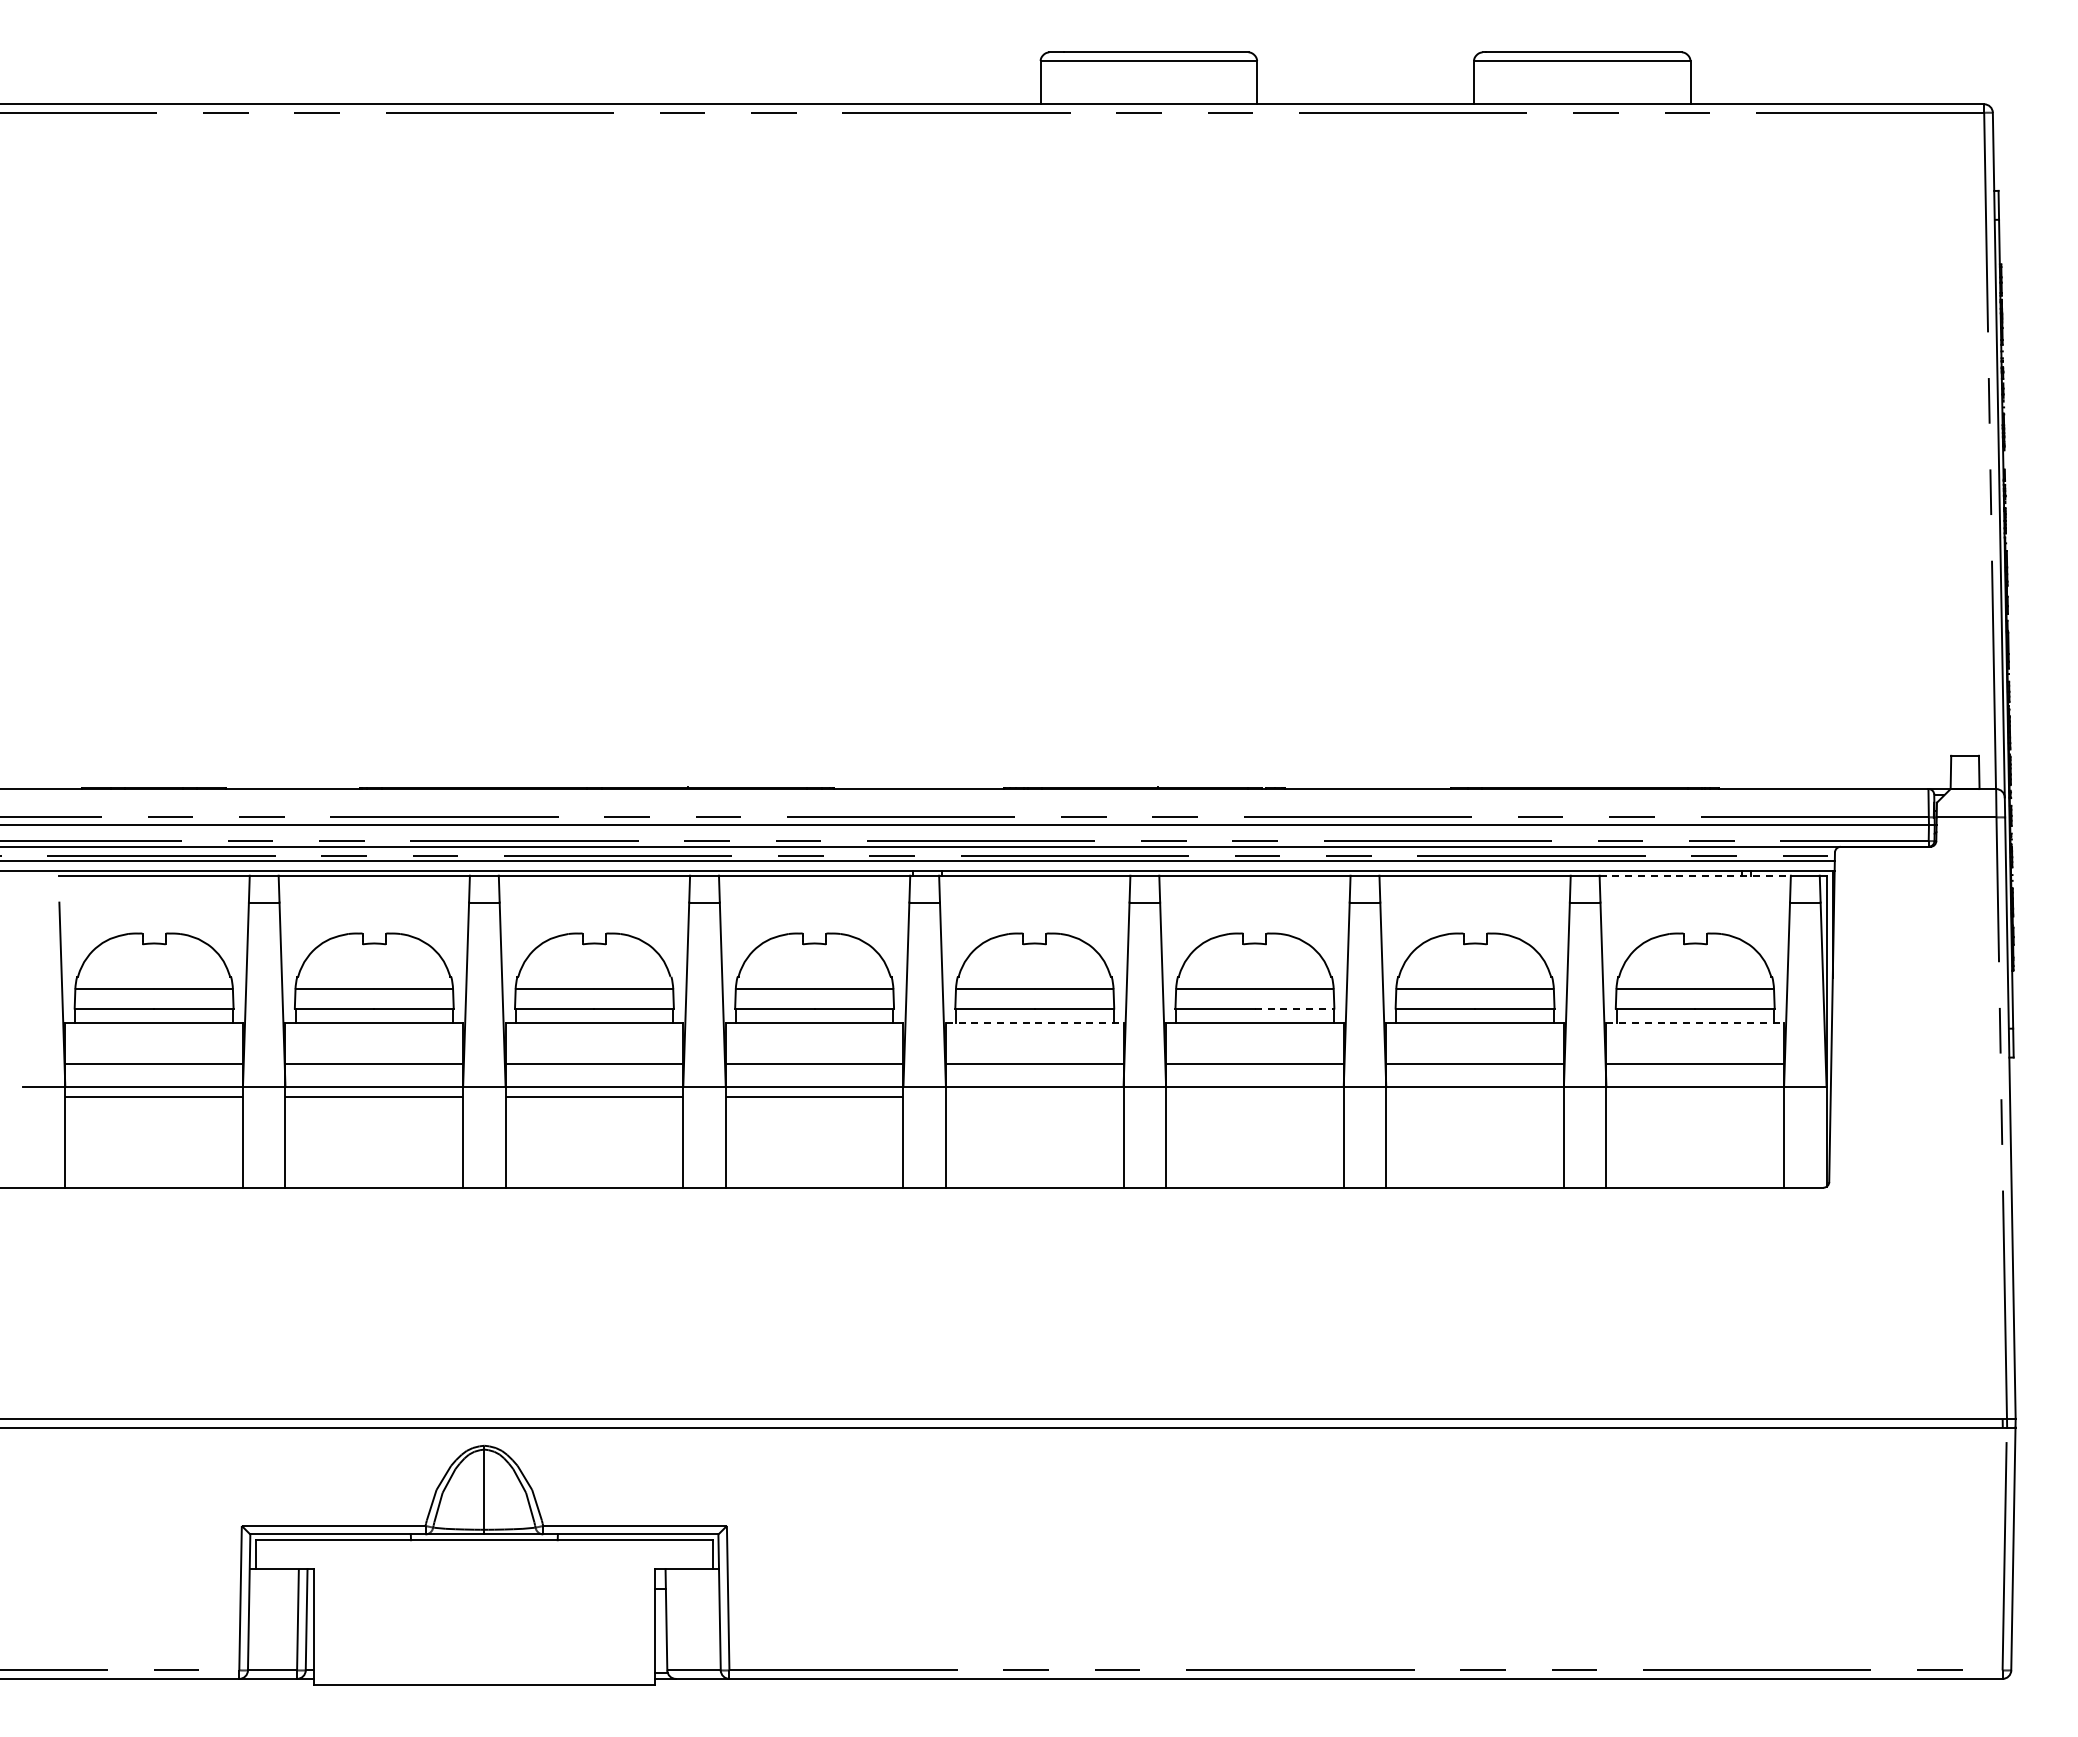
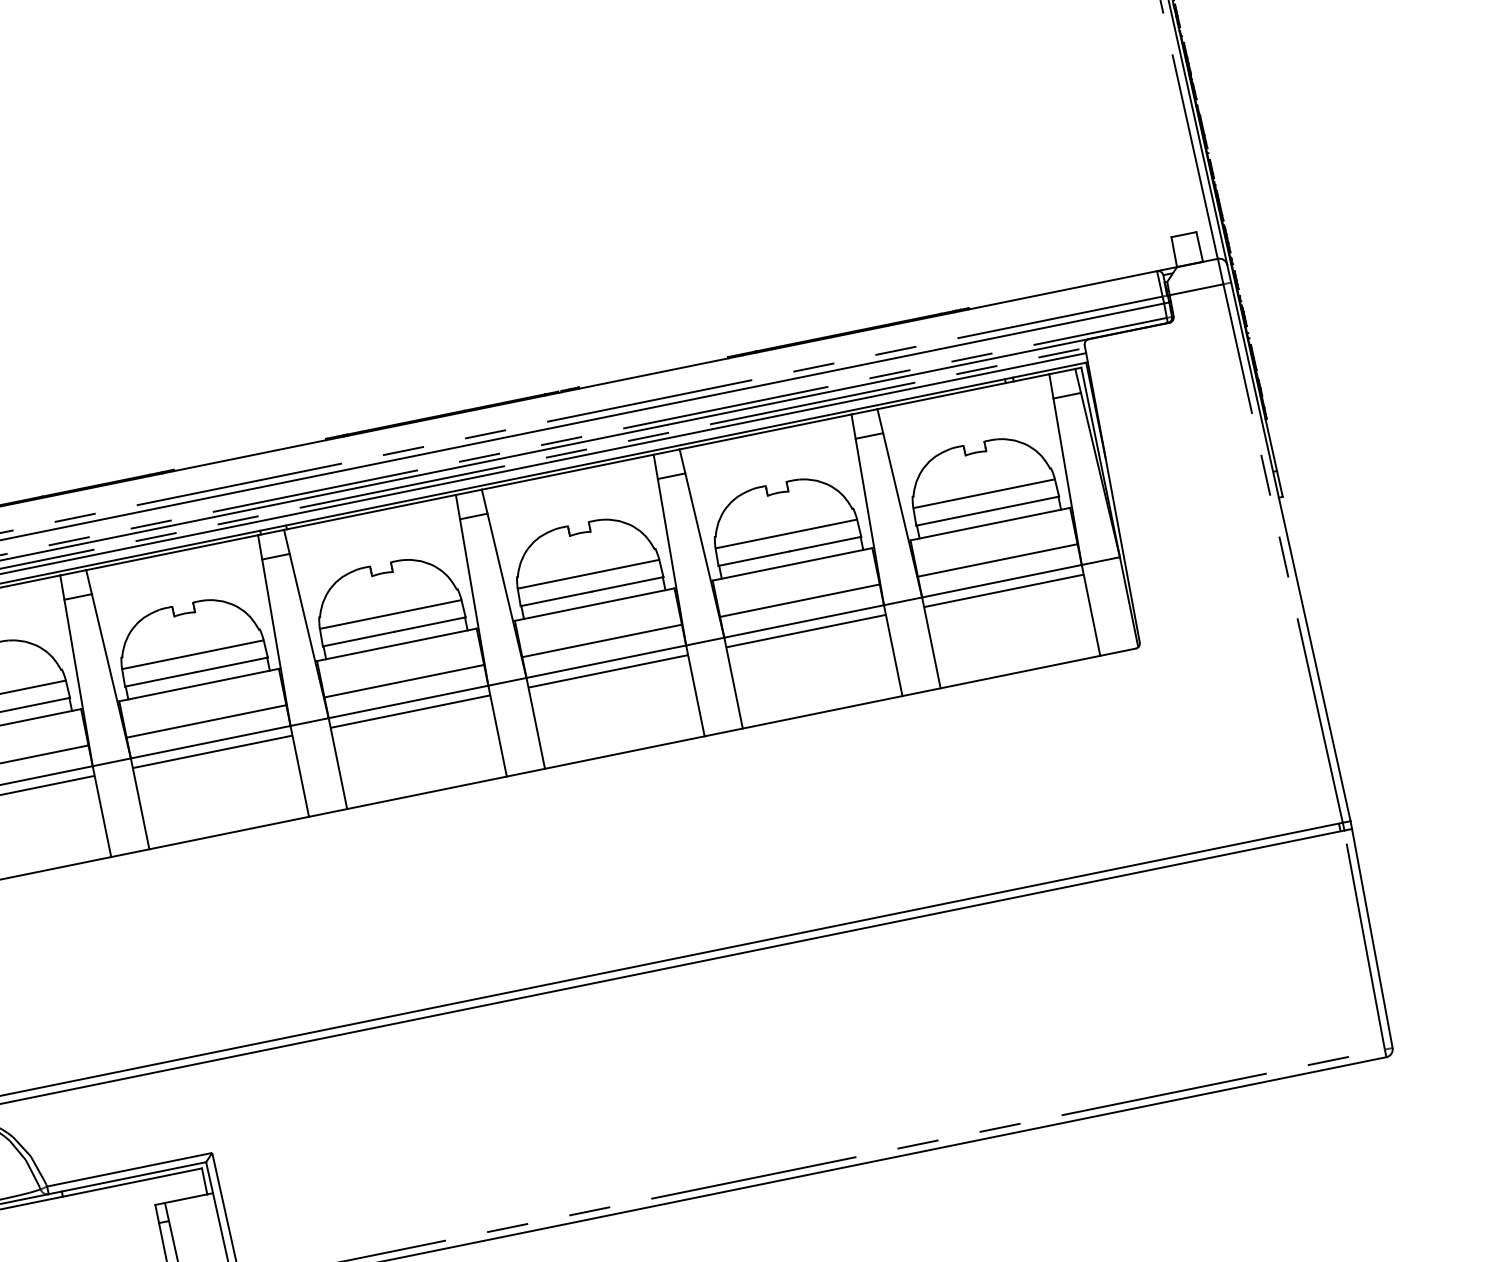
line: (1695, 875) -> (963, 391), dashed -> solid
line: (1294, 1008) -> (627, 584), dashed -> solid
line: (1034, 1023) -> (396, 645), dashed -> solid
line: (1695, 1023) -> (990, 524), dashed -> solid
line: (1034, 1097) -> (410, 711), added
line: (1254, 1097) -> (607, 671), added
line: (1474, 1097) -> (805, 631), added
line: (1695, 1097) -> (1004, 590), added

